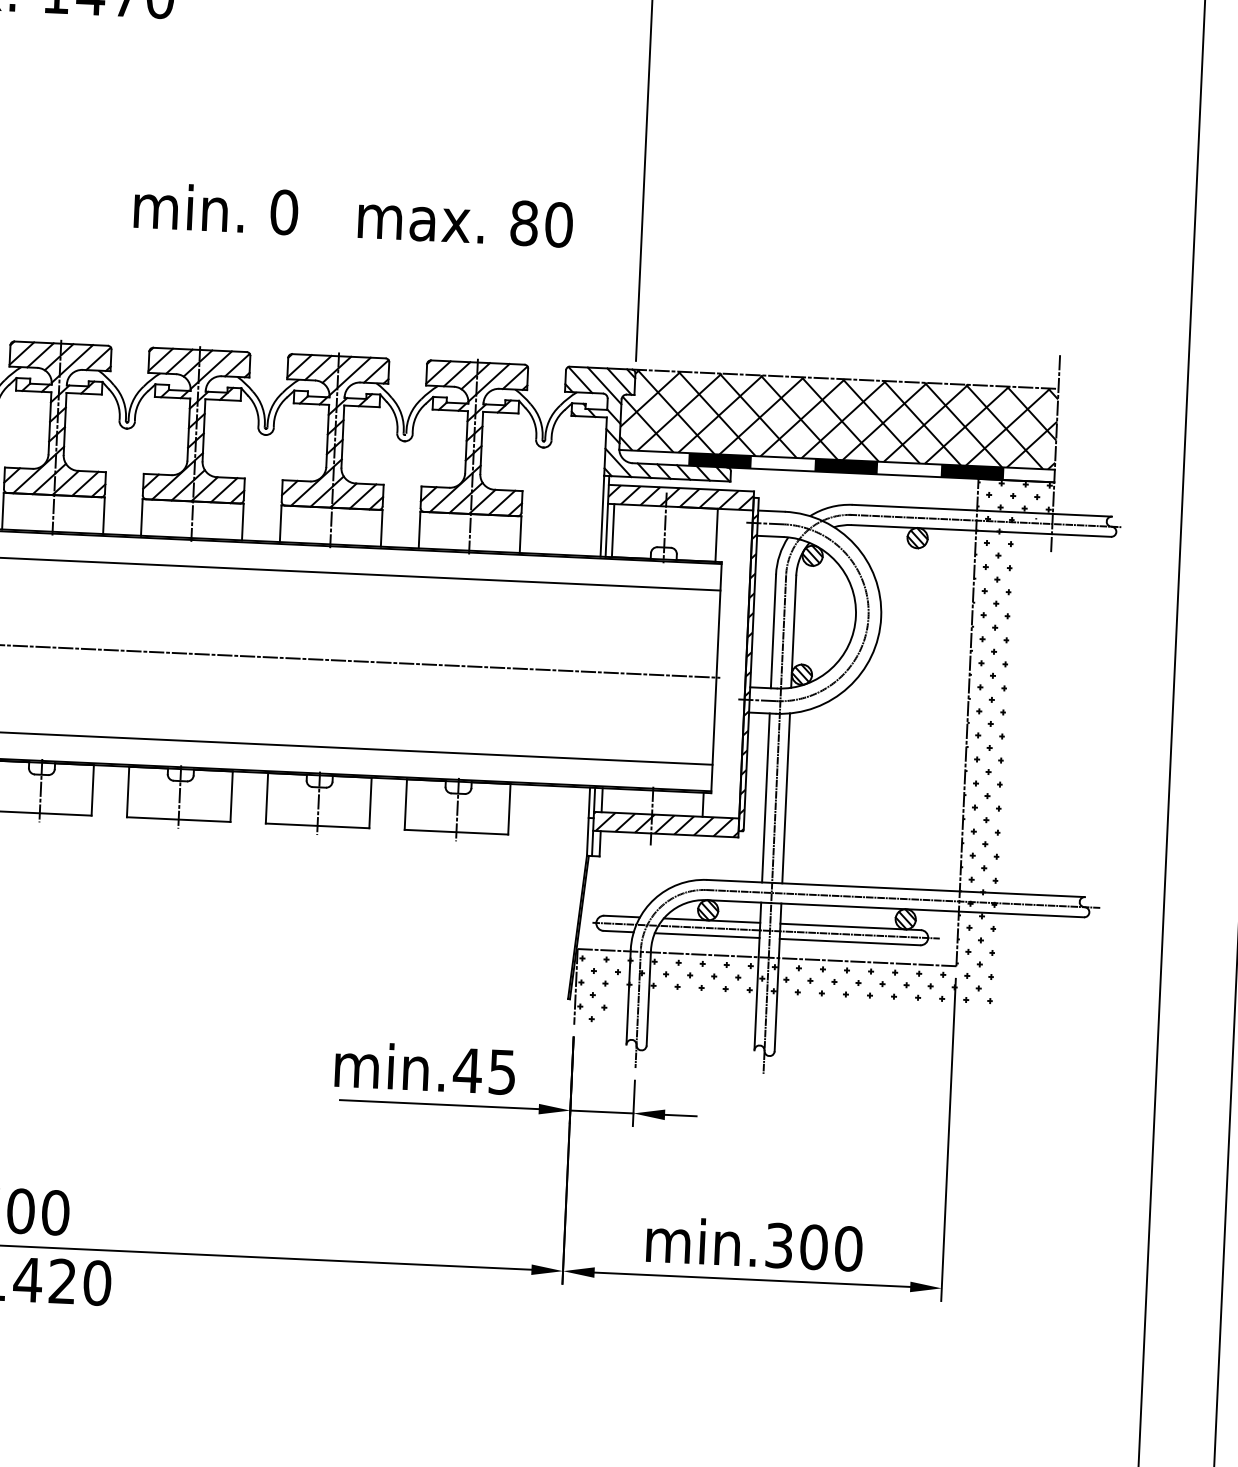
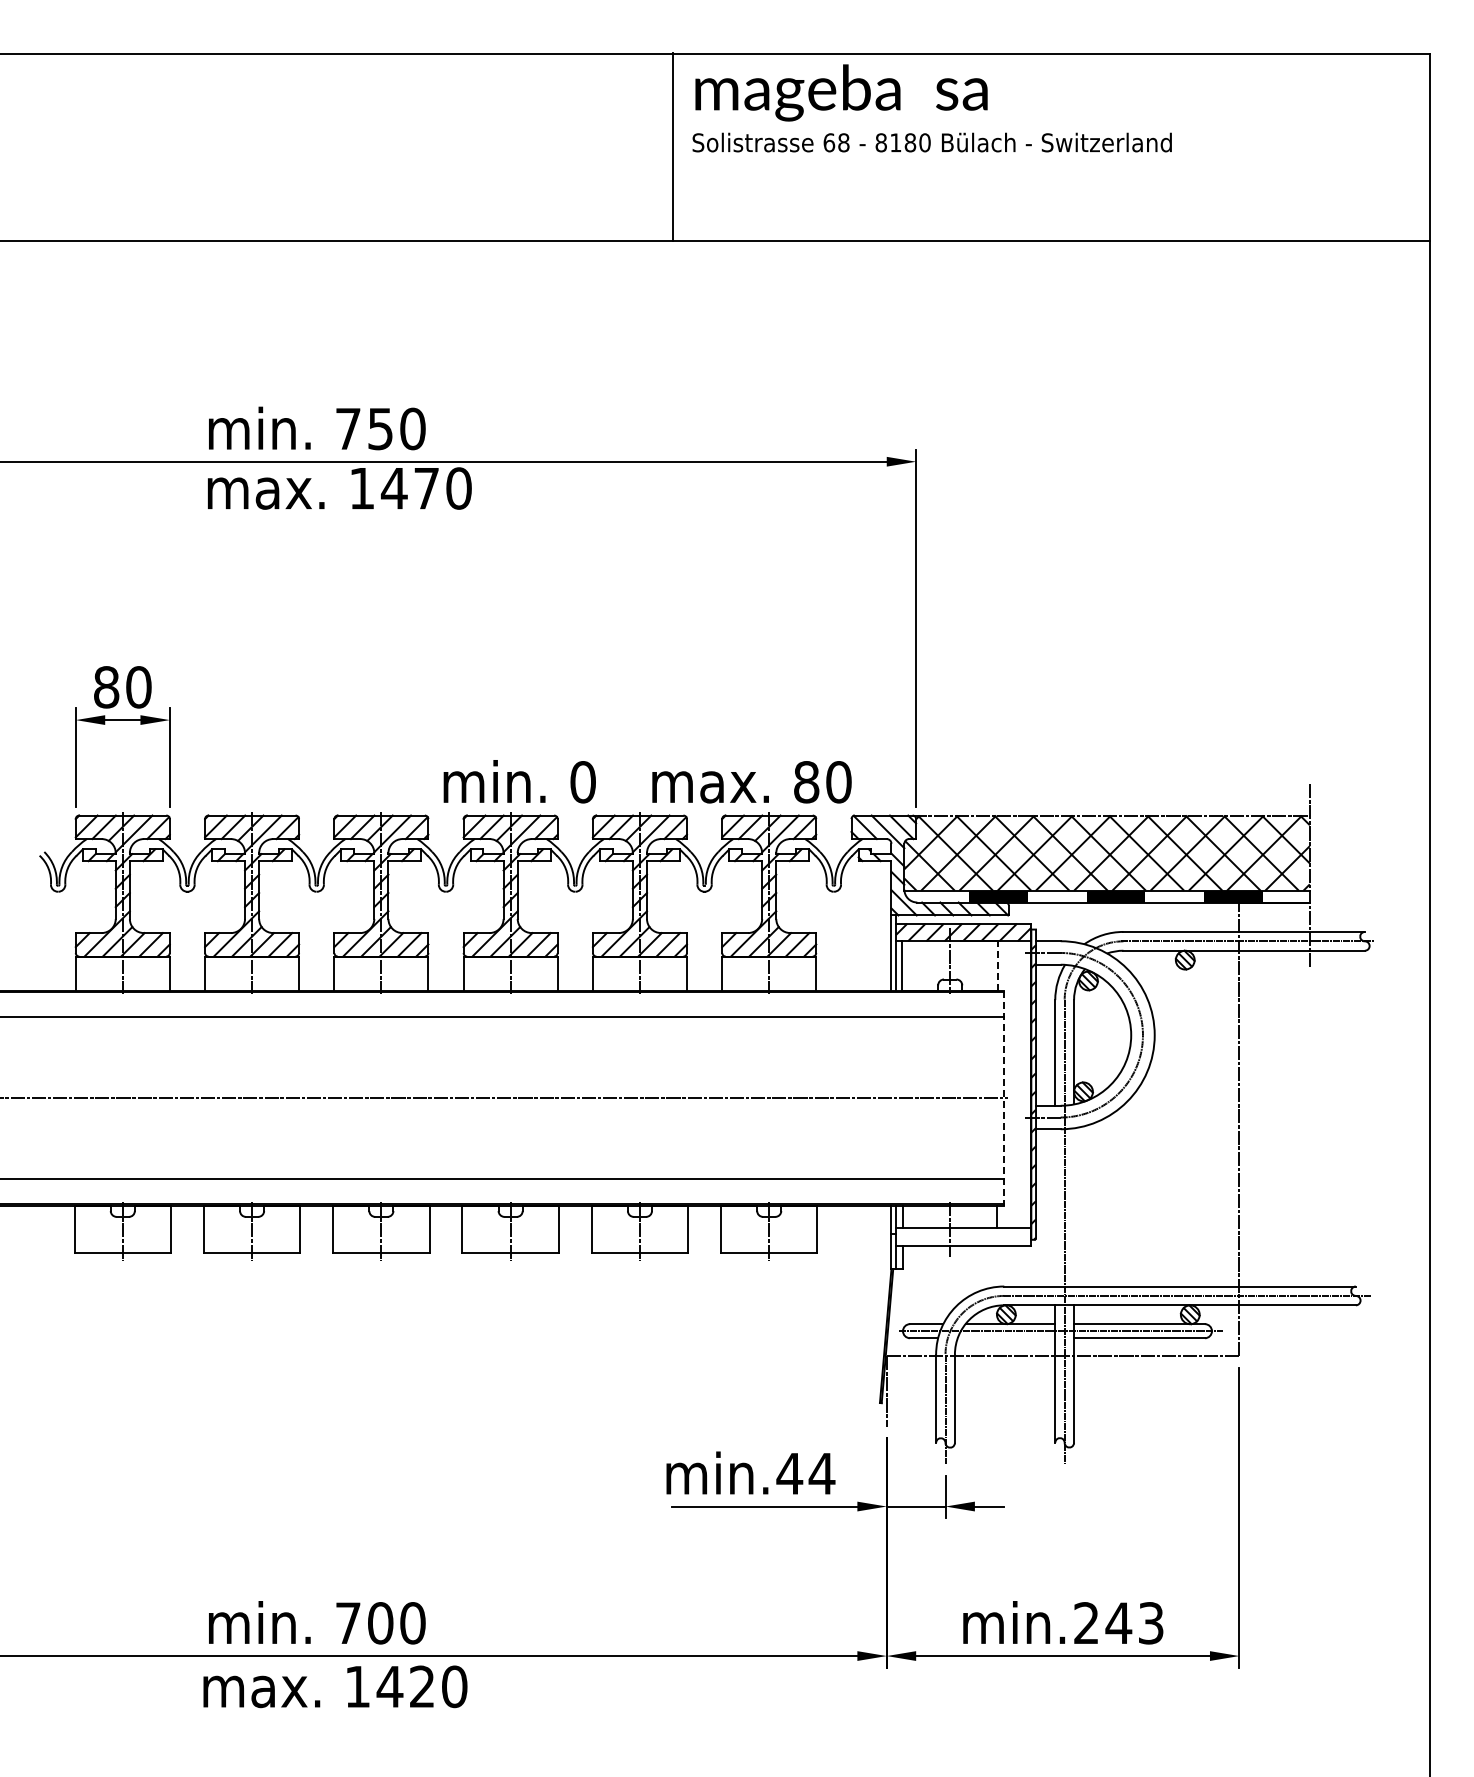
text: (353, 214) -> (647, 781), moved
line: (716, 534) -> (998, 965), solid -> dashed
line: (716, 677) -> (1004, 1098), solid -> dashed
hatch: (814, 751) -> (1098, 1162), removed
line: (766, 797) -> (1055, 1207), removed
line: (786, 798) -> (1074, 1207), removed
hatch: (665, 824) -> (963, 1236), removed
line: (707, 935) -> (1006, 1338), removed
text: (501, 1072) -> (821, 1474), min.45 -> min.44
text: (813, 1247) -> (1118, 1623), min.300 -> min.243

